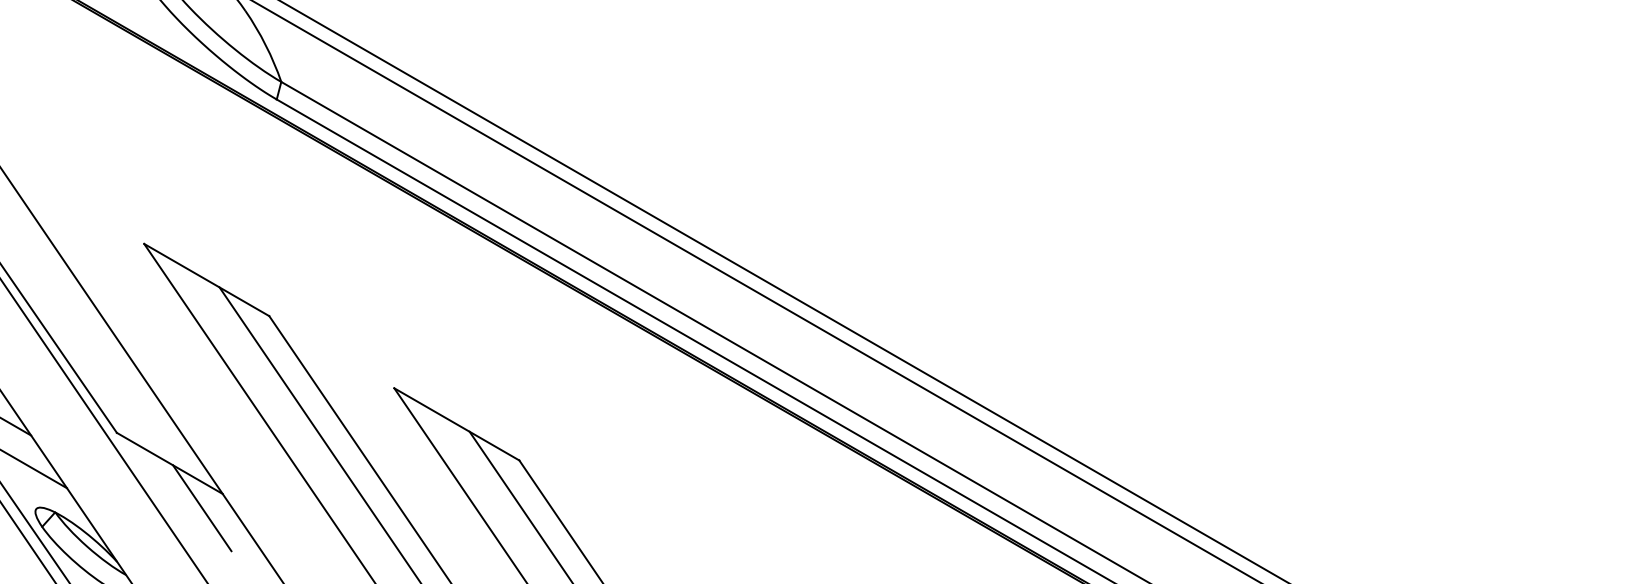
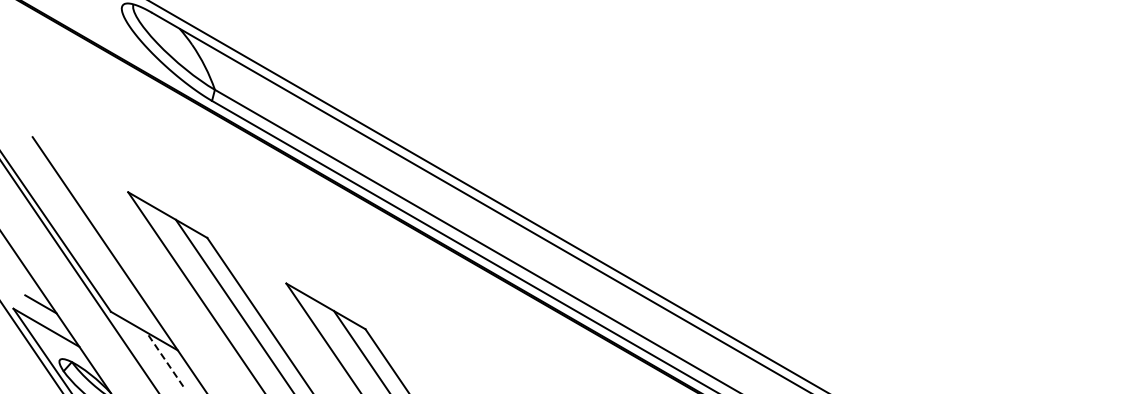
line: (201, 508) -> (164, 359), solid -> dashed

